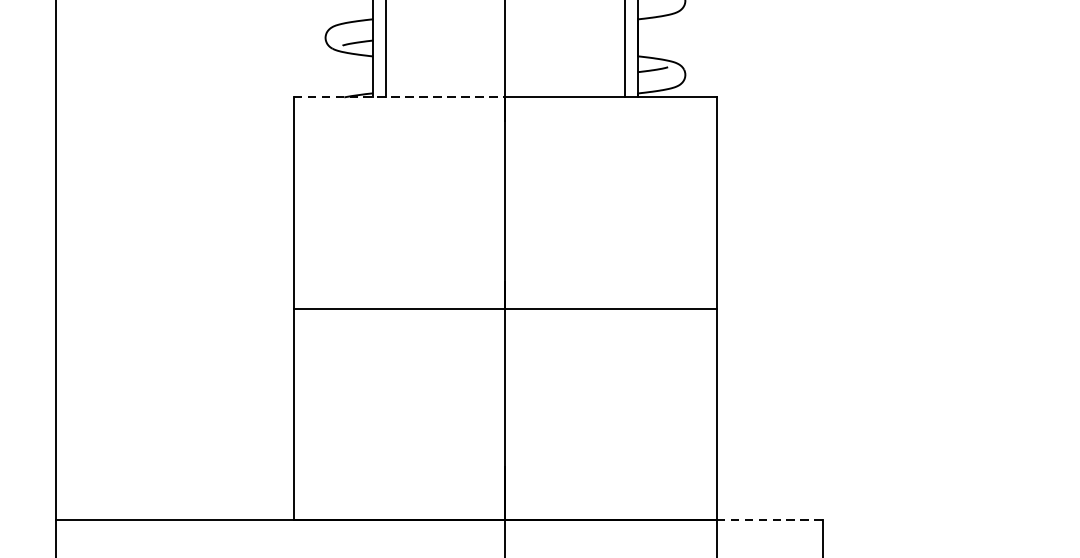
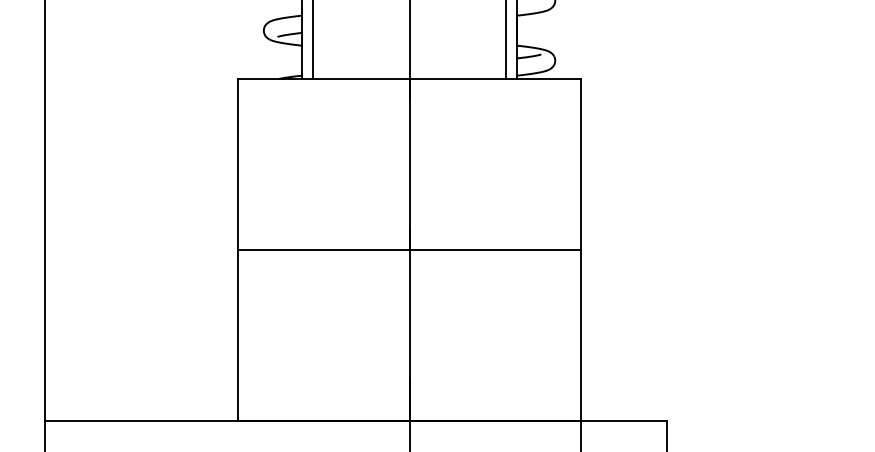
line: (399, 96) -> (323, 78), dashed -> solid
line: (769, 520) -> (623, 421), dashed -> solid

